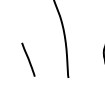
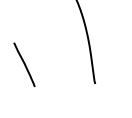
line: (28, 59) -> (24, 64), moved

